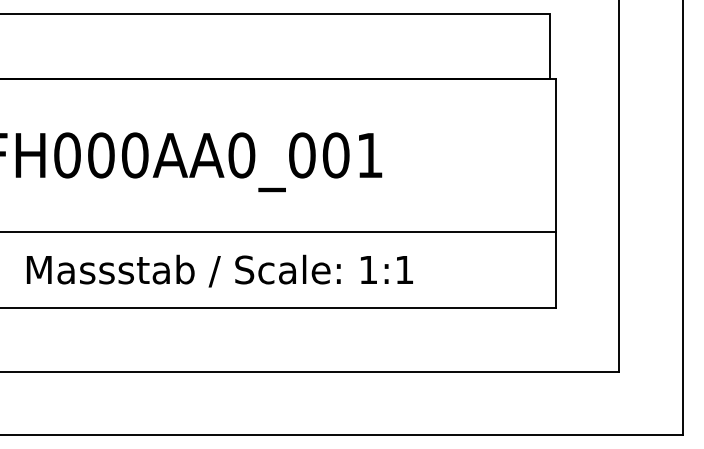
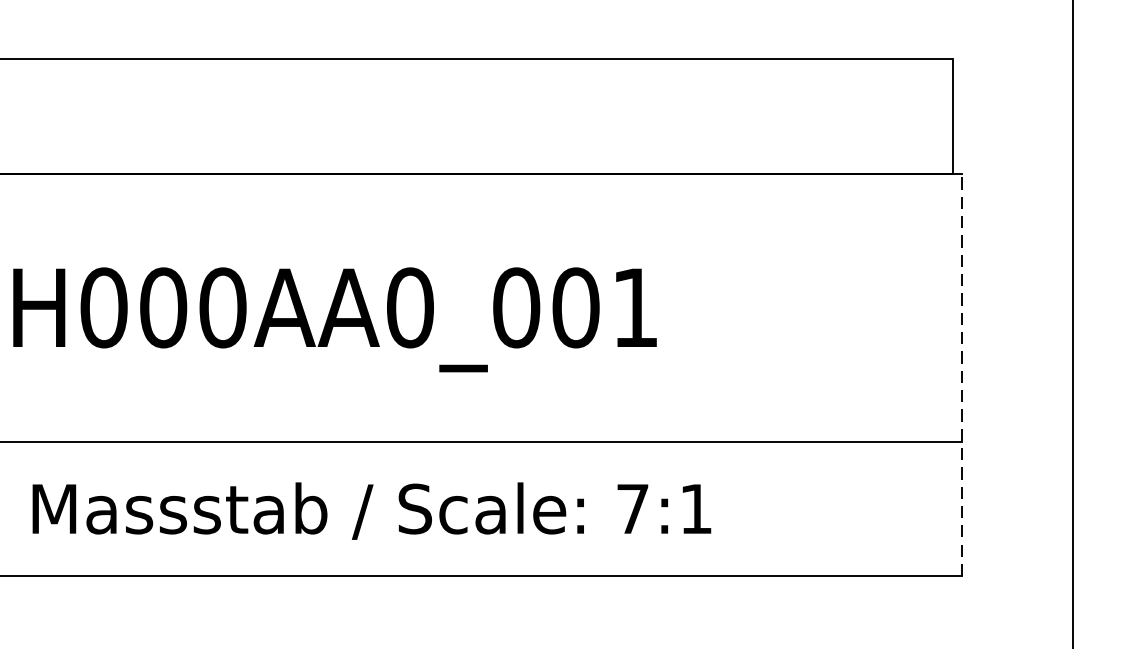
line: (555, 193) -> (961, 374), solid -> dashed
text: (368, 269) -> (632, 508), 1:1 -> 7:1

